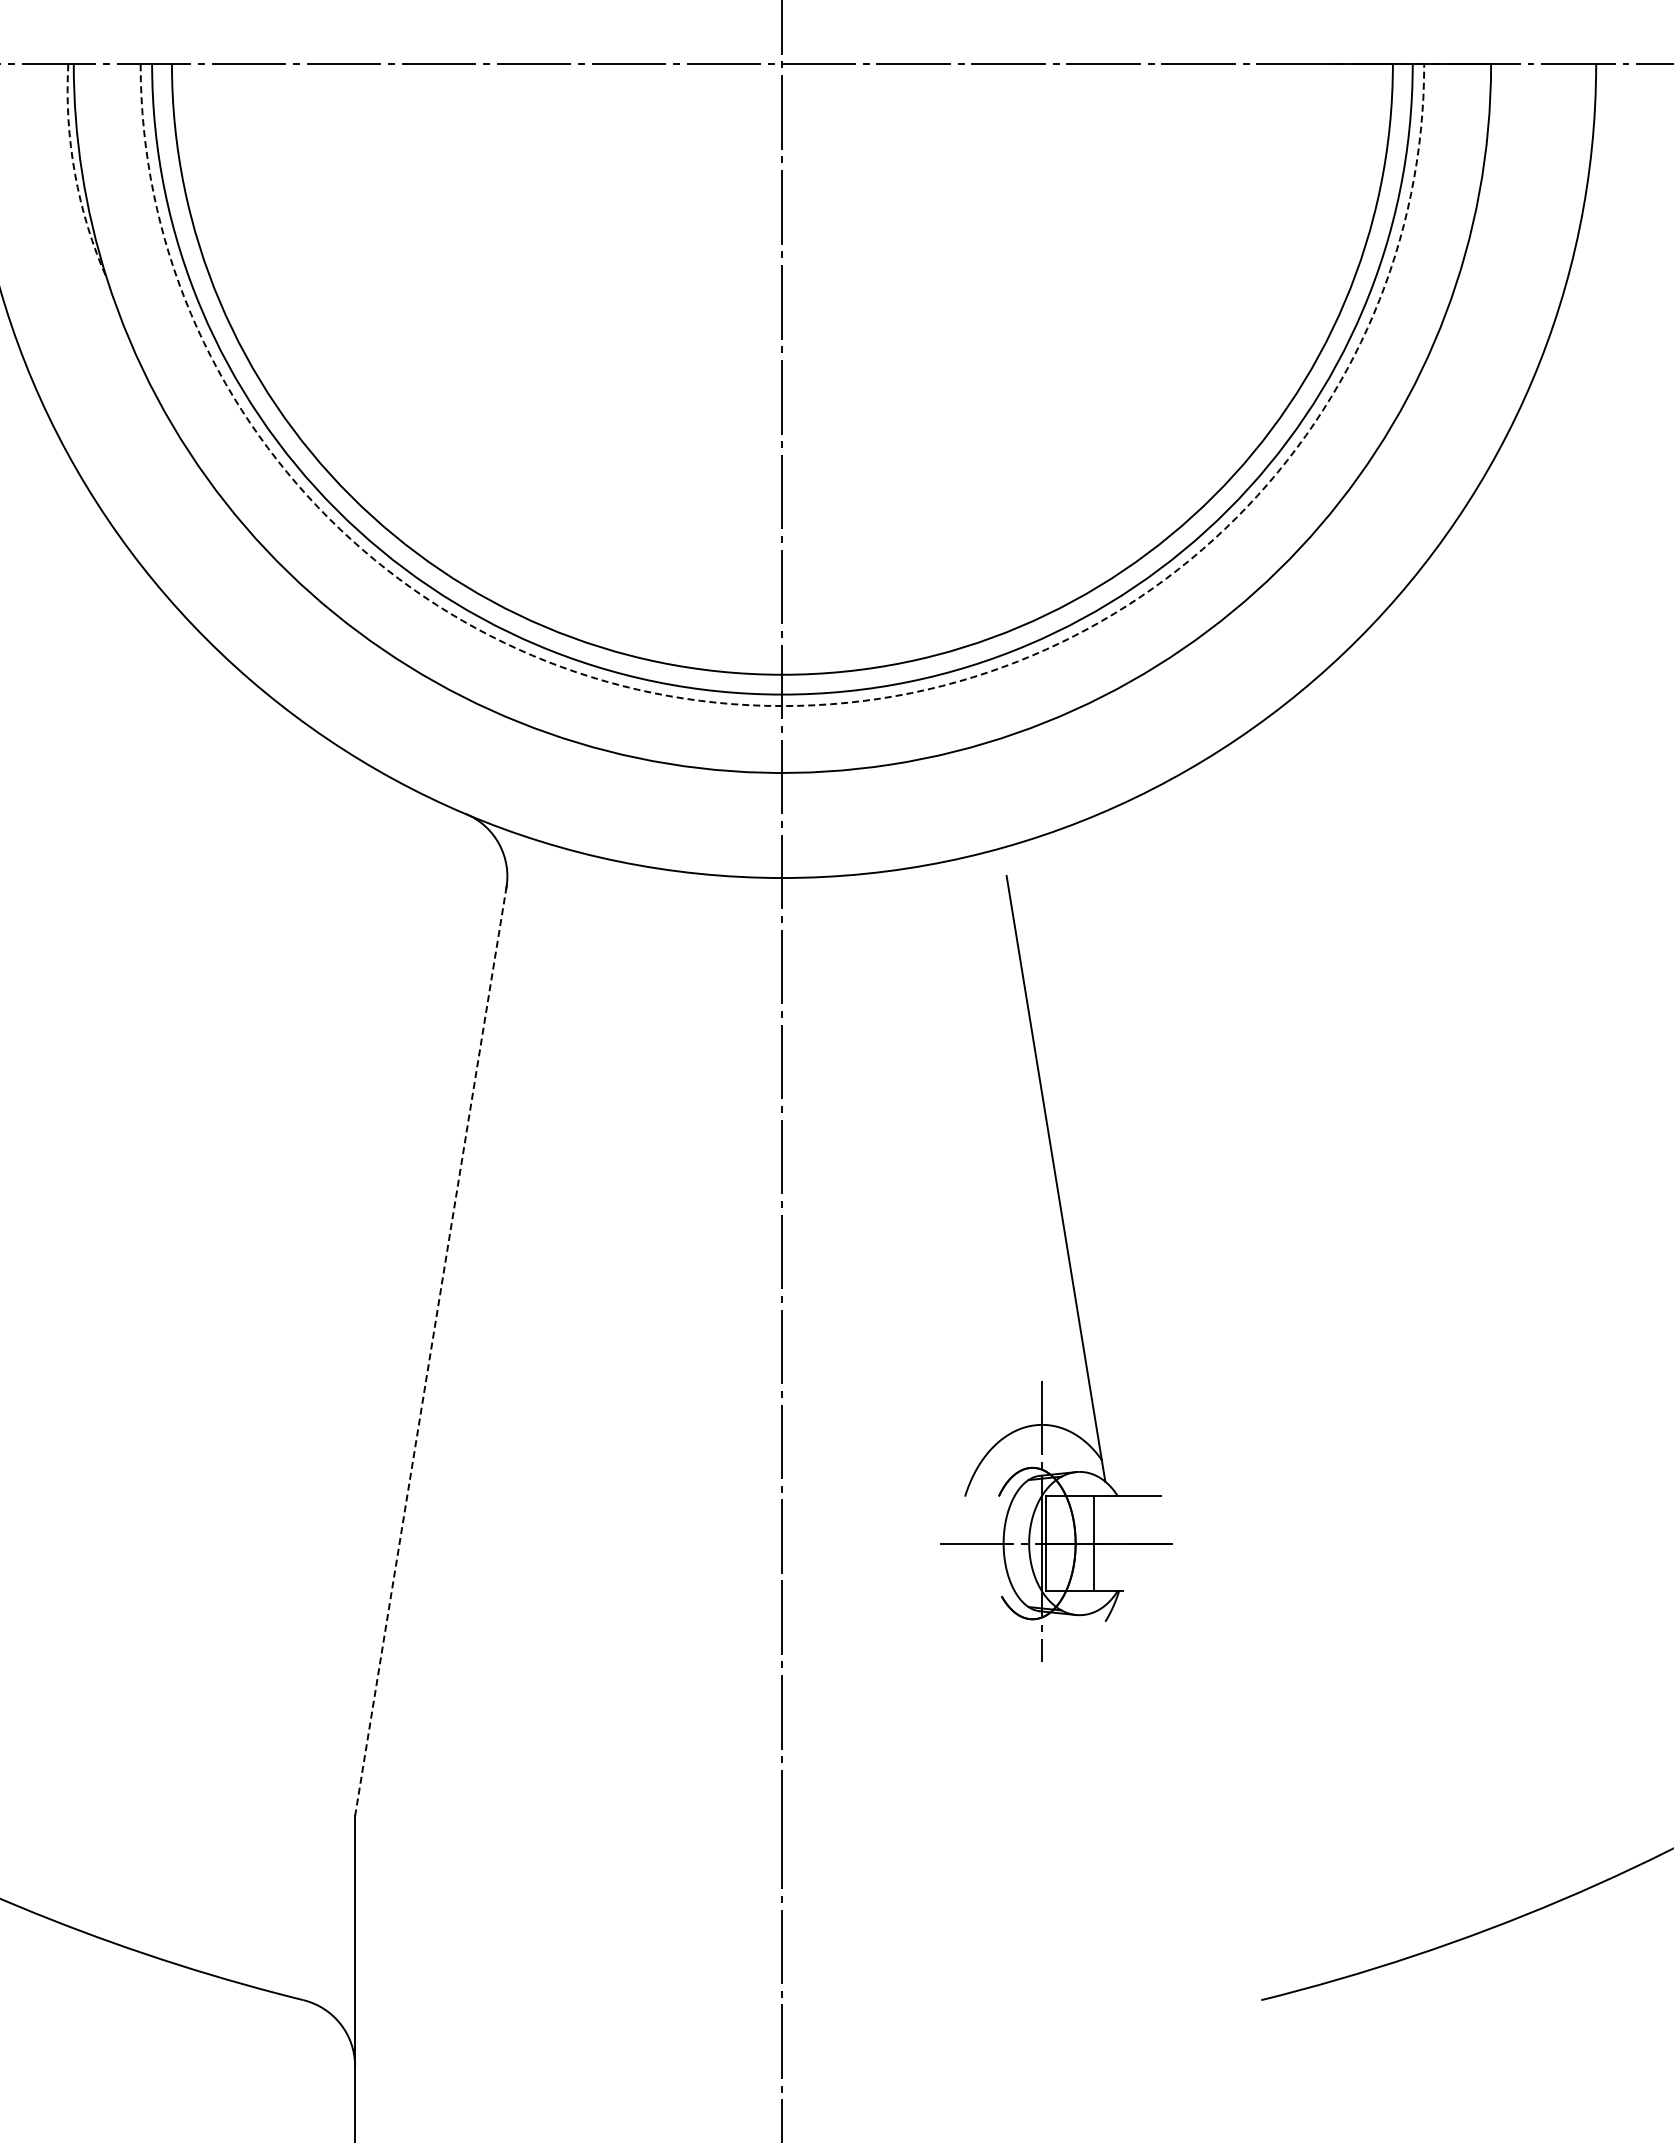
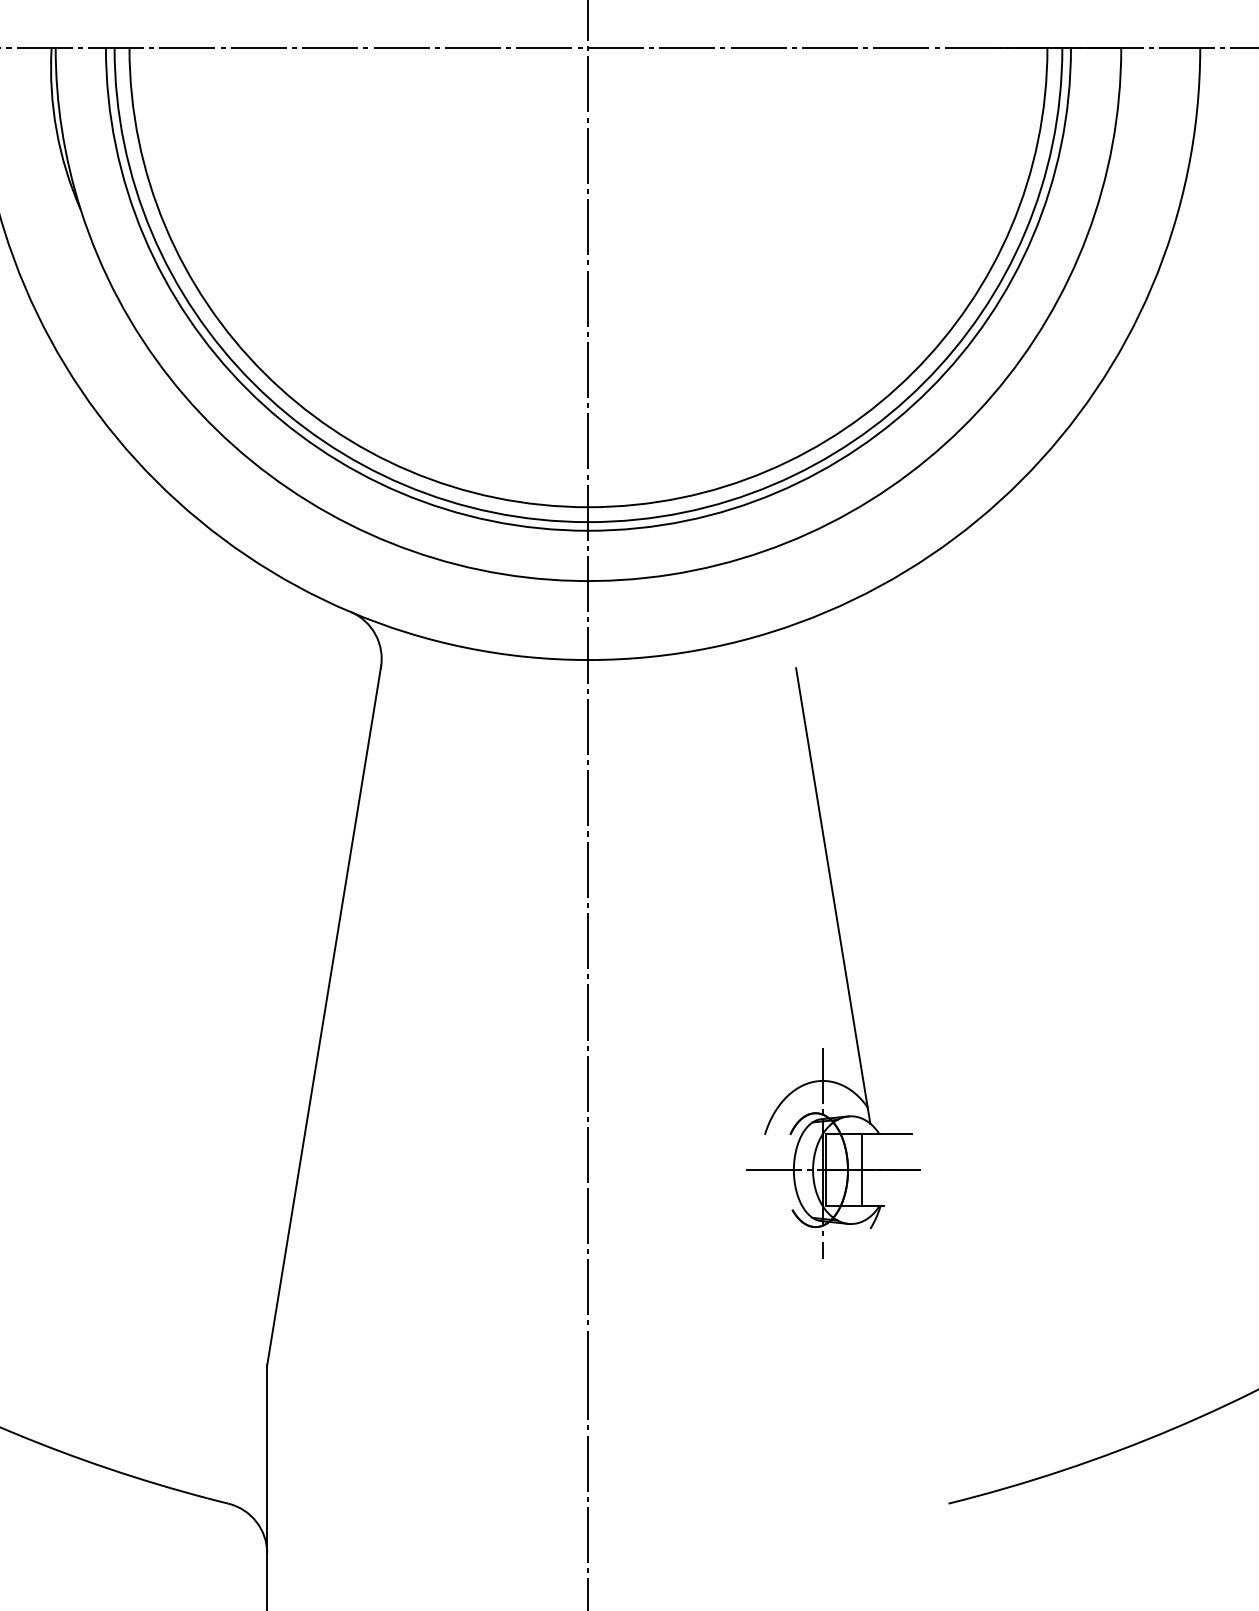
arc: (75, 173) -> (57, 130), dashed -> solid
arc: (782, 706) -> (588, 531), dashed -> solid
part: (1068, 1263) -> (842, 959), moved
line: (430, 1352) -> (323, 1016), dashed -> solid

